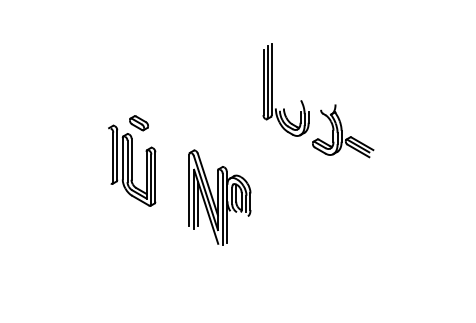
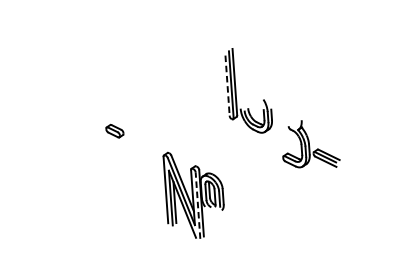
line: (263, 83) -> (227, 86), solid -> dashed
part: (343, 131) -> (310, 144), moved
part: (132, 165) -> (111, 170), removed
line: (222, 209) -> (197, 205), solid -> dashed

